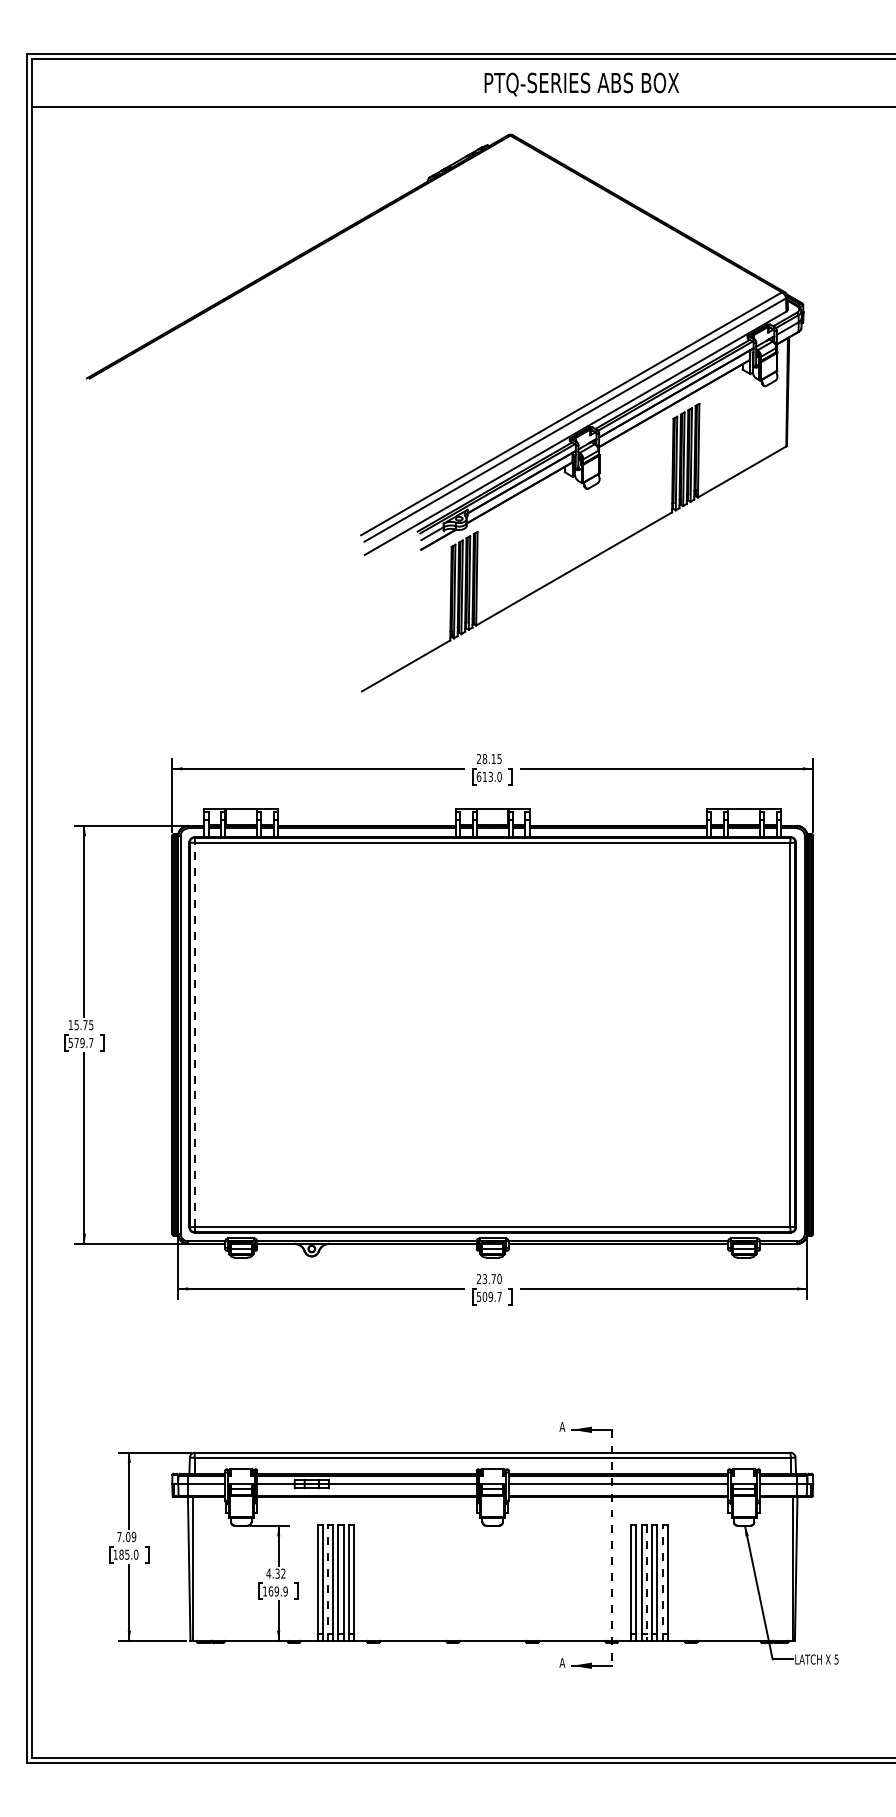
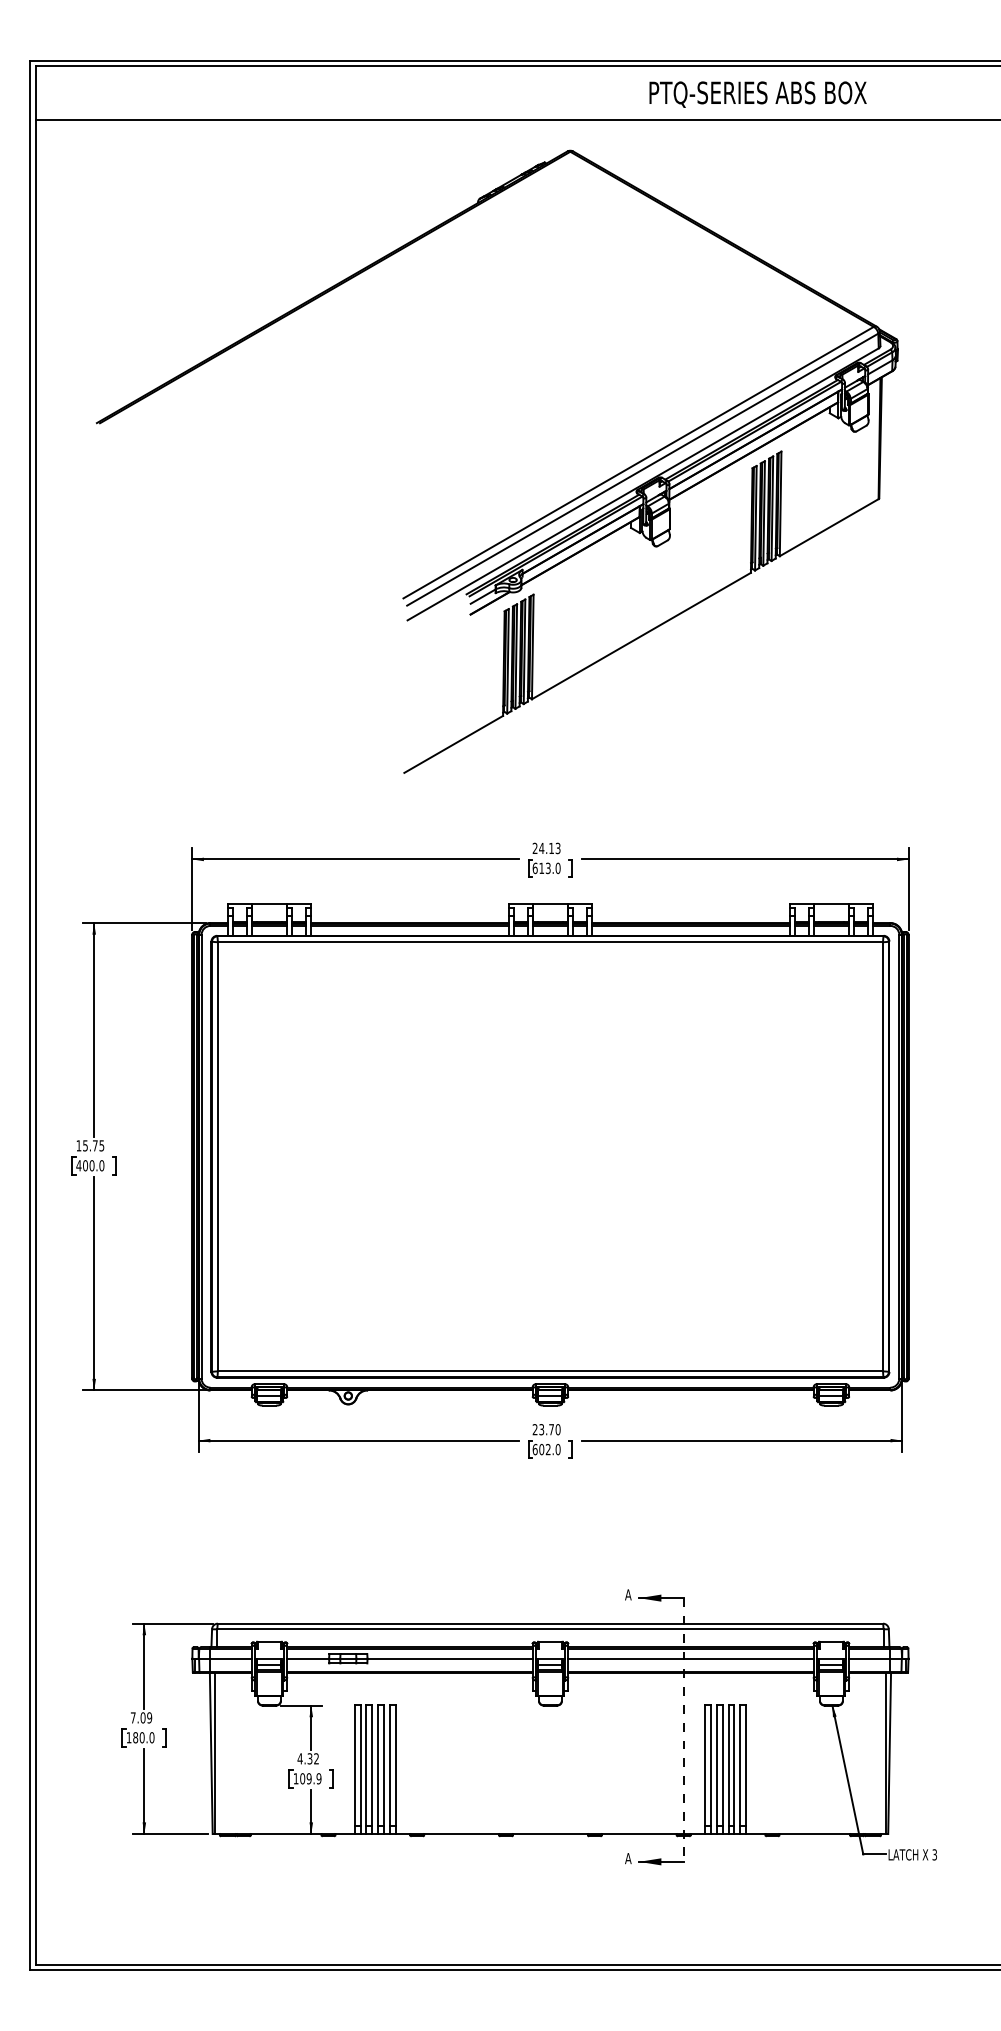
text: (581, 84) -> (757, 94), moved
text: (491, 759) -> (549, 848), 28.15 -> 24.13
line: (194, 1034) -> (217, 1156), dashed -> solid
text: (81, 1042) -> (90, 1165), 579.7 -> 400.0
text: (489, 1296) -> (546, 1449), 509.7 -> 602.0
text: (126, 1554) -> (141, 1737), 185.0 -> 180.0
line: (328, 1583) -> (366, 1769), dashed -> solid
line: (646, 1583) -> (722, 1769), dashed -> solid
line: (662, 1583) -> (740, 1769), dashed -> solid
text: (270, 1591) -> (302, 1778), 169.9 -> 109.9
text: (836, 1659) -> (934, 1854), 5 -> 3

